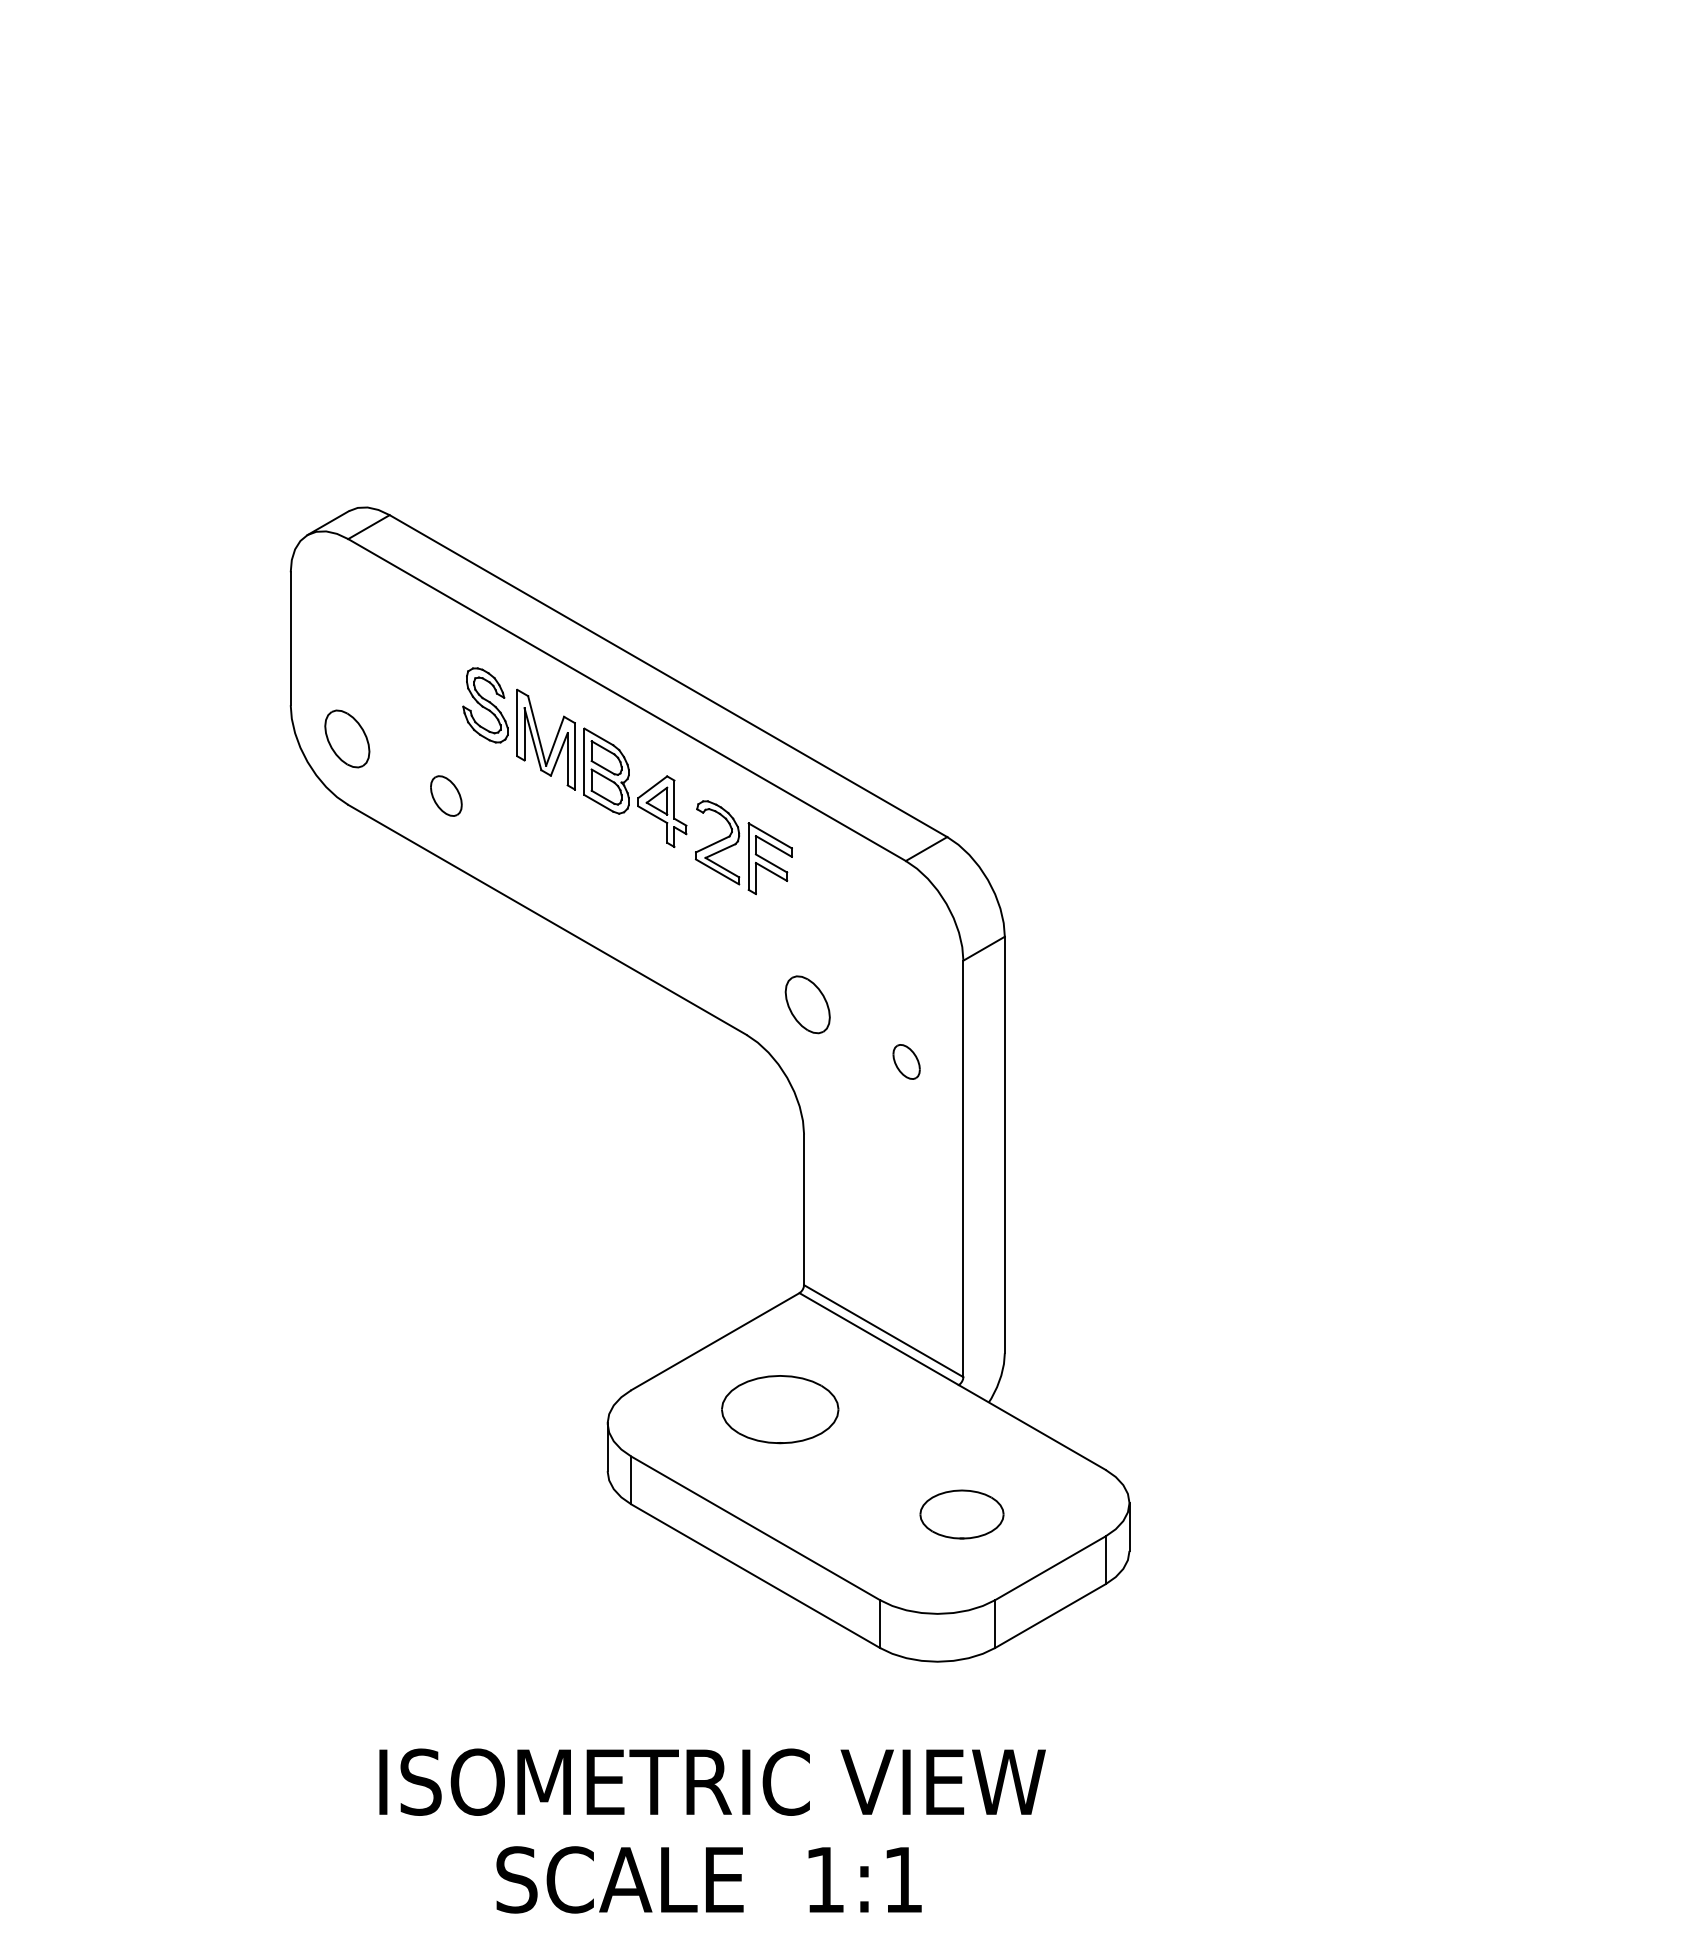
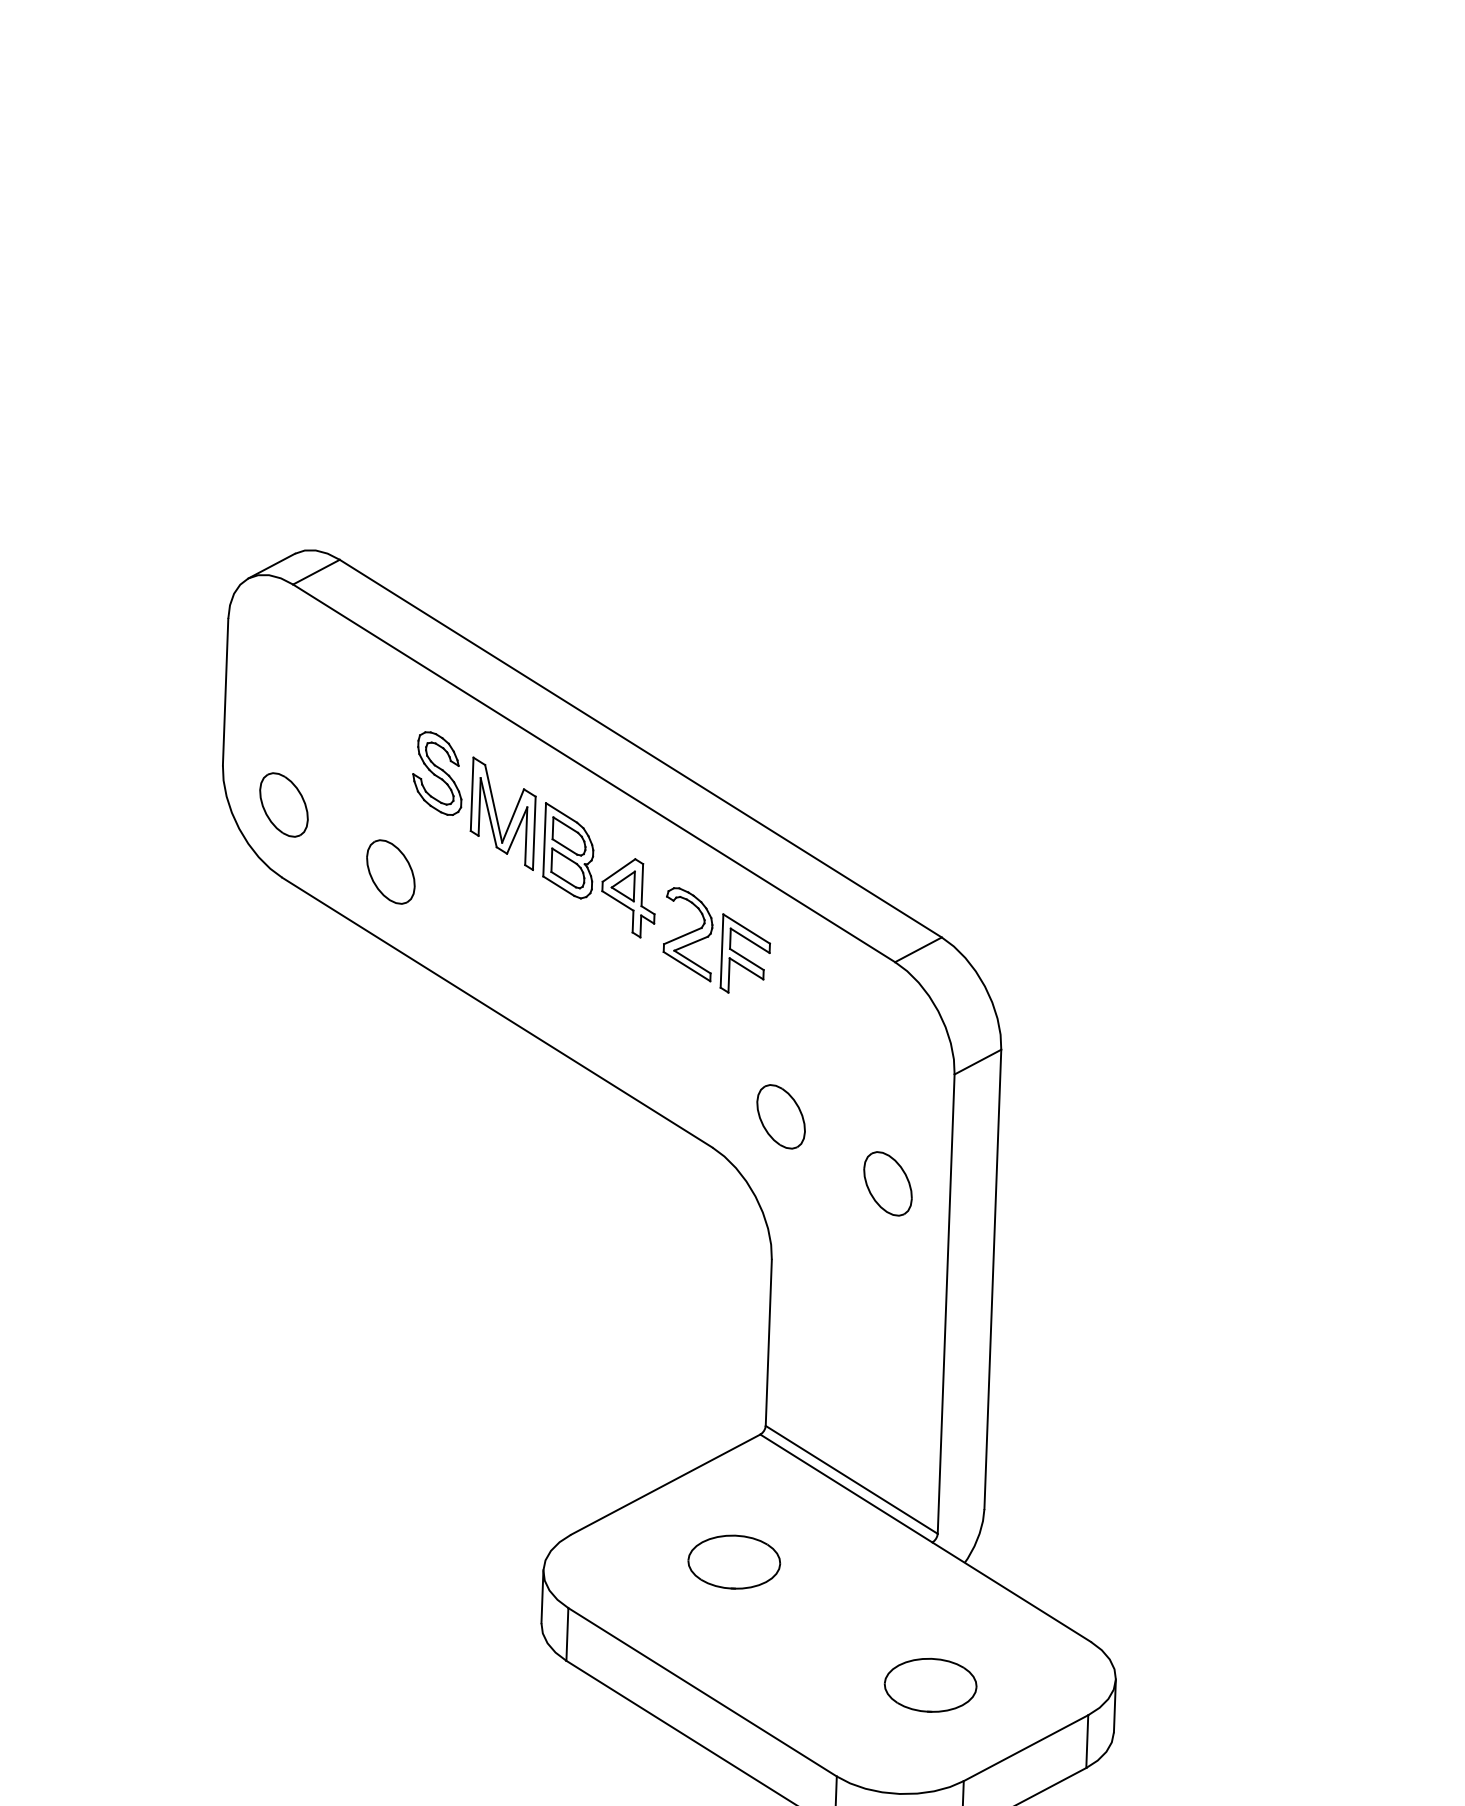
part: (446, 795) -> (391, 871), size x1.43
part: (906, 1061) -> (887, 1183), size x1.67
part: (779, 1409) -> (733, 1562), size x0.71

